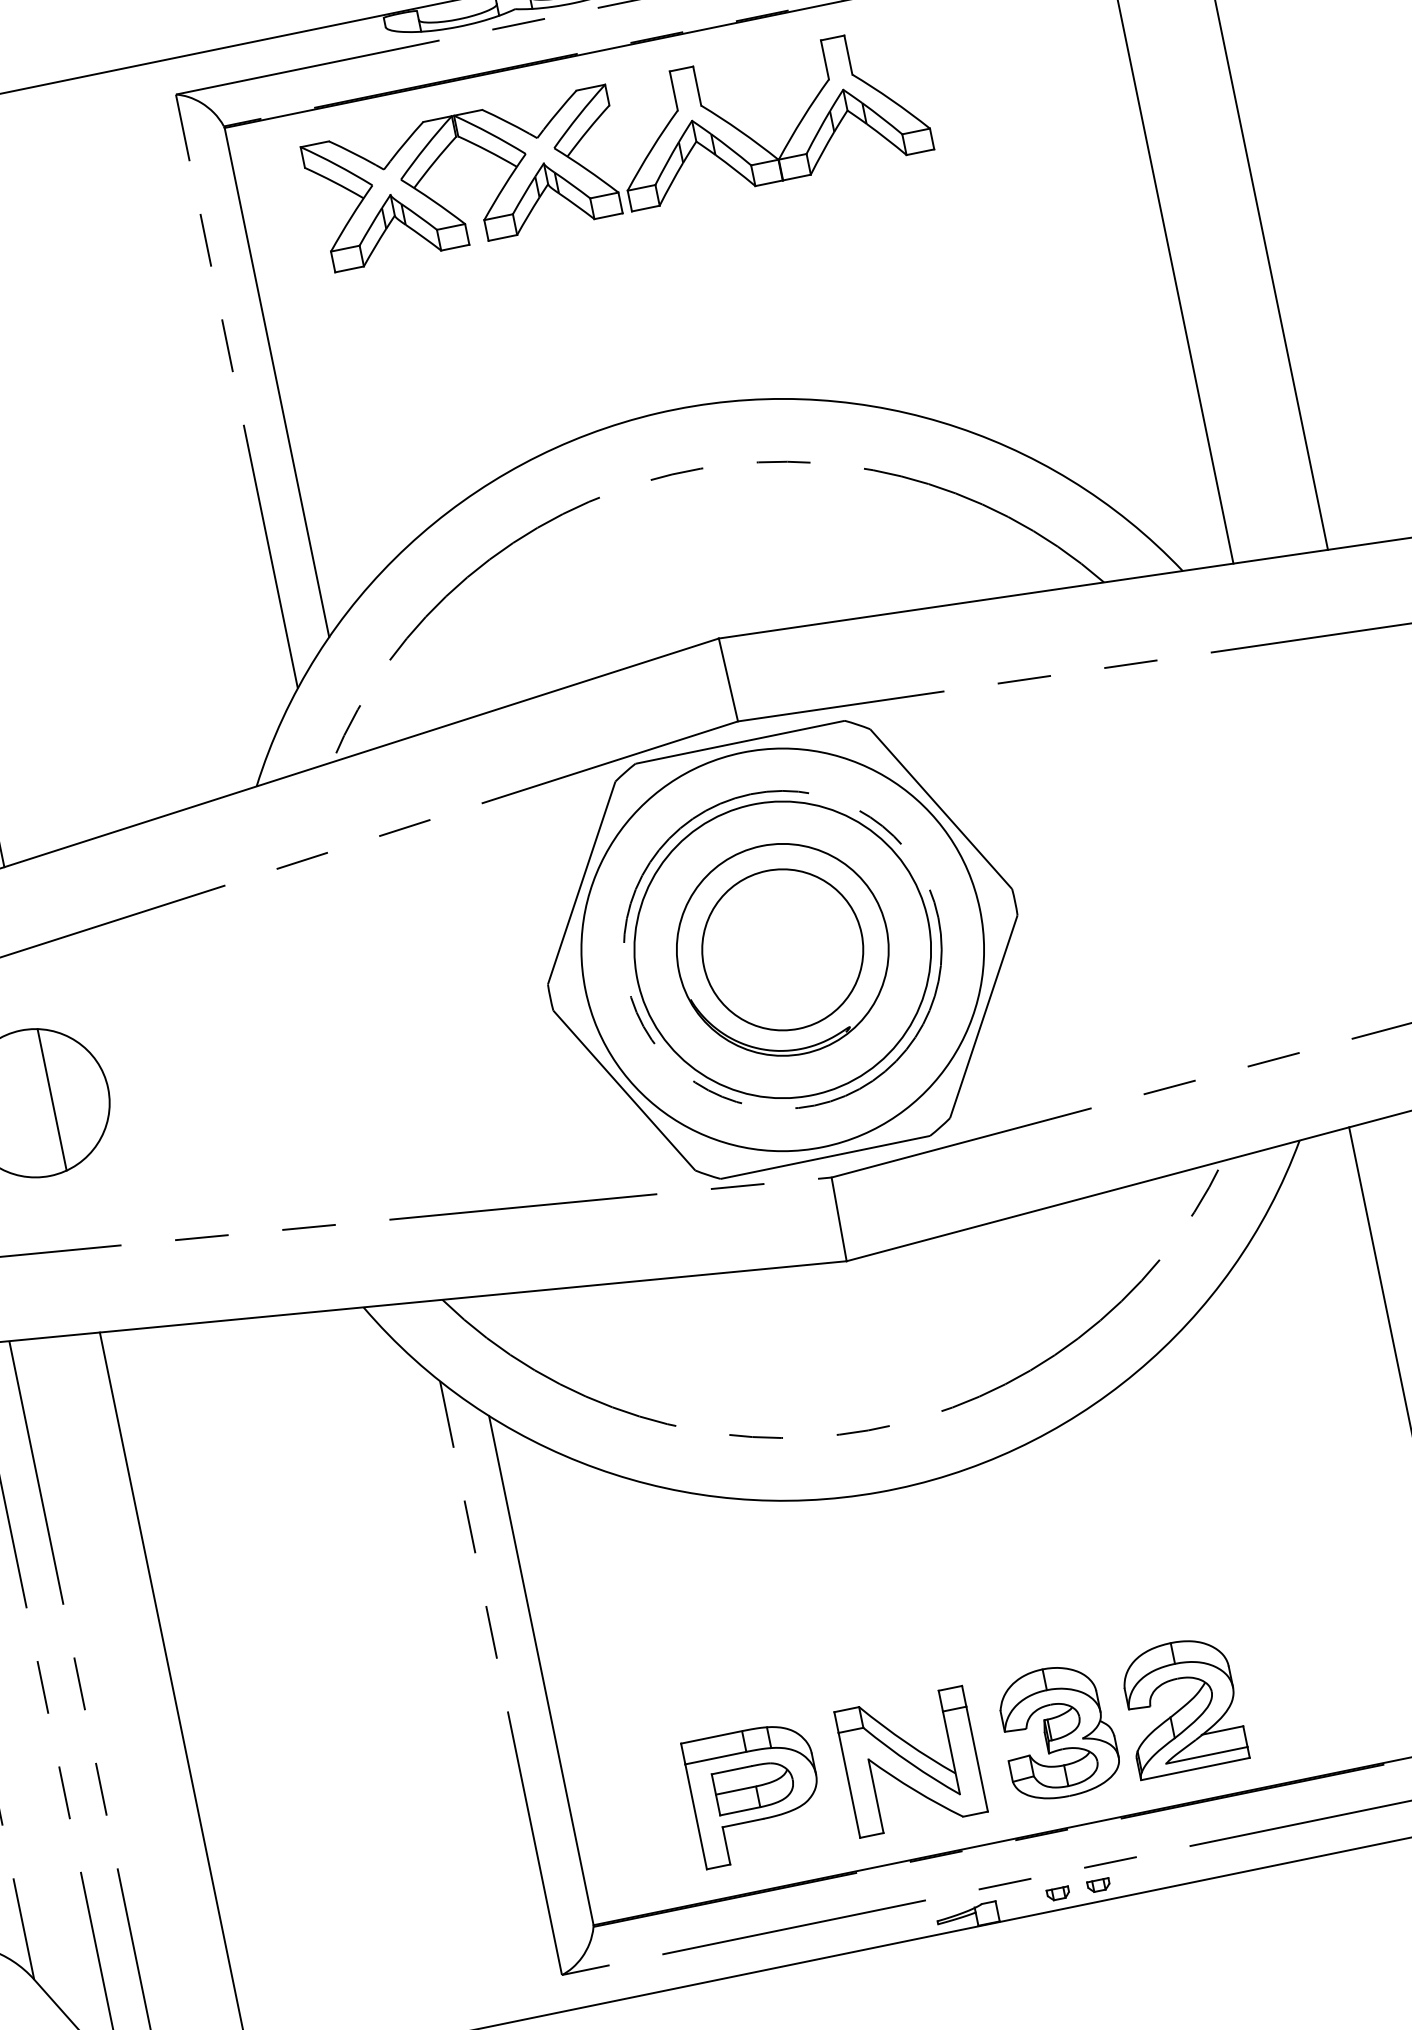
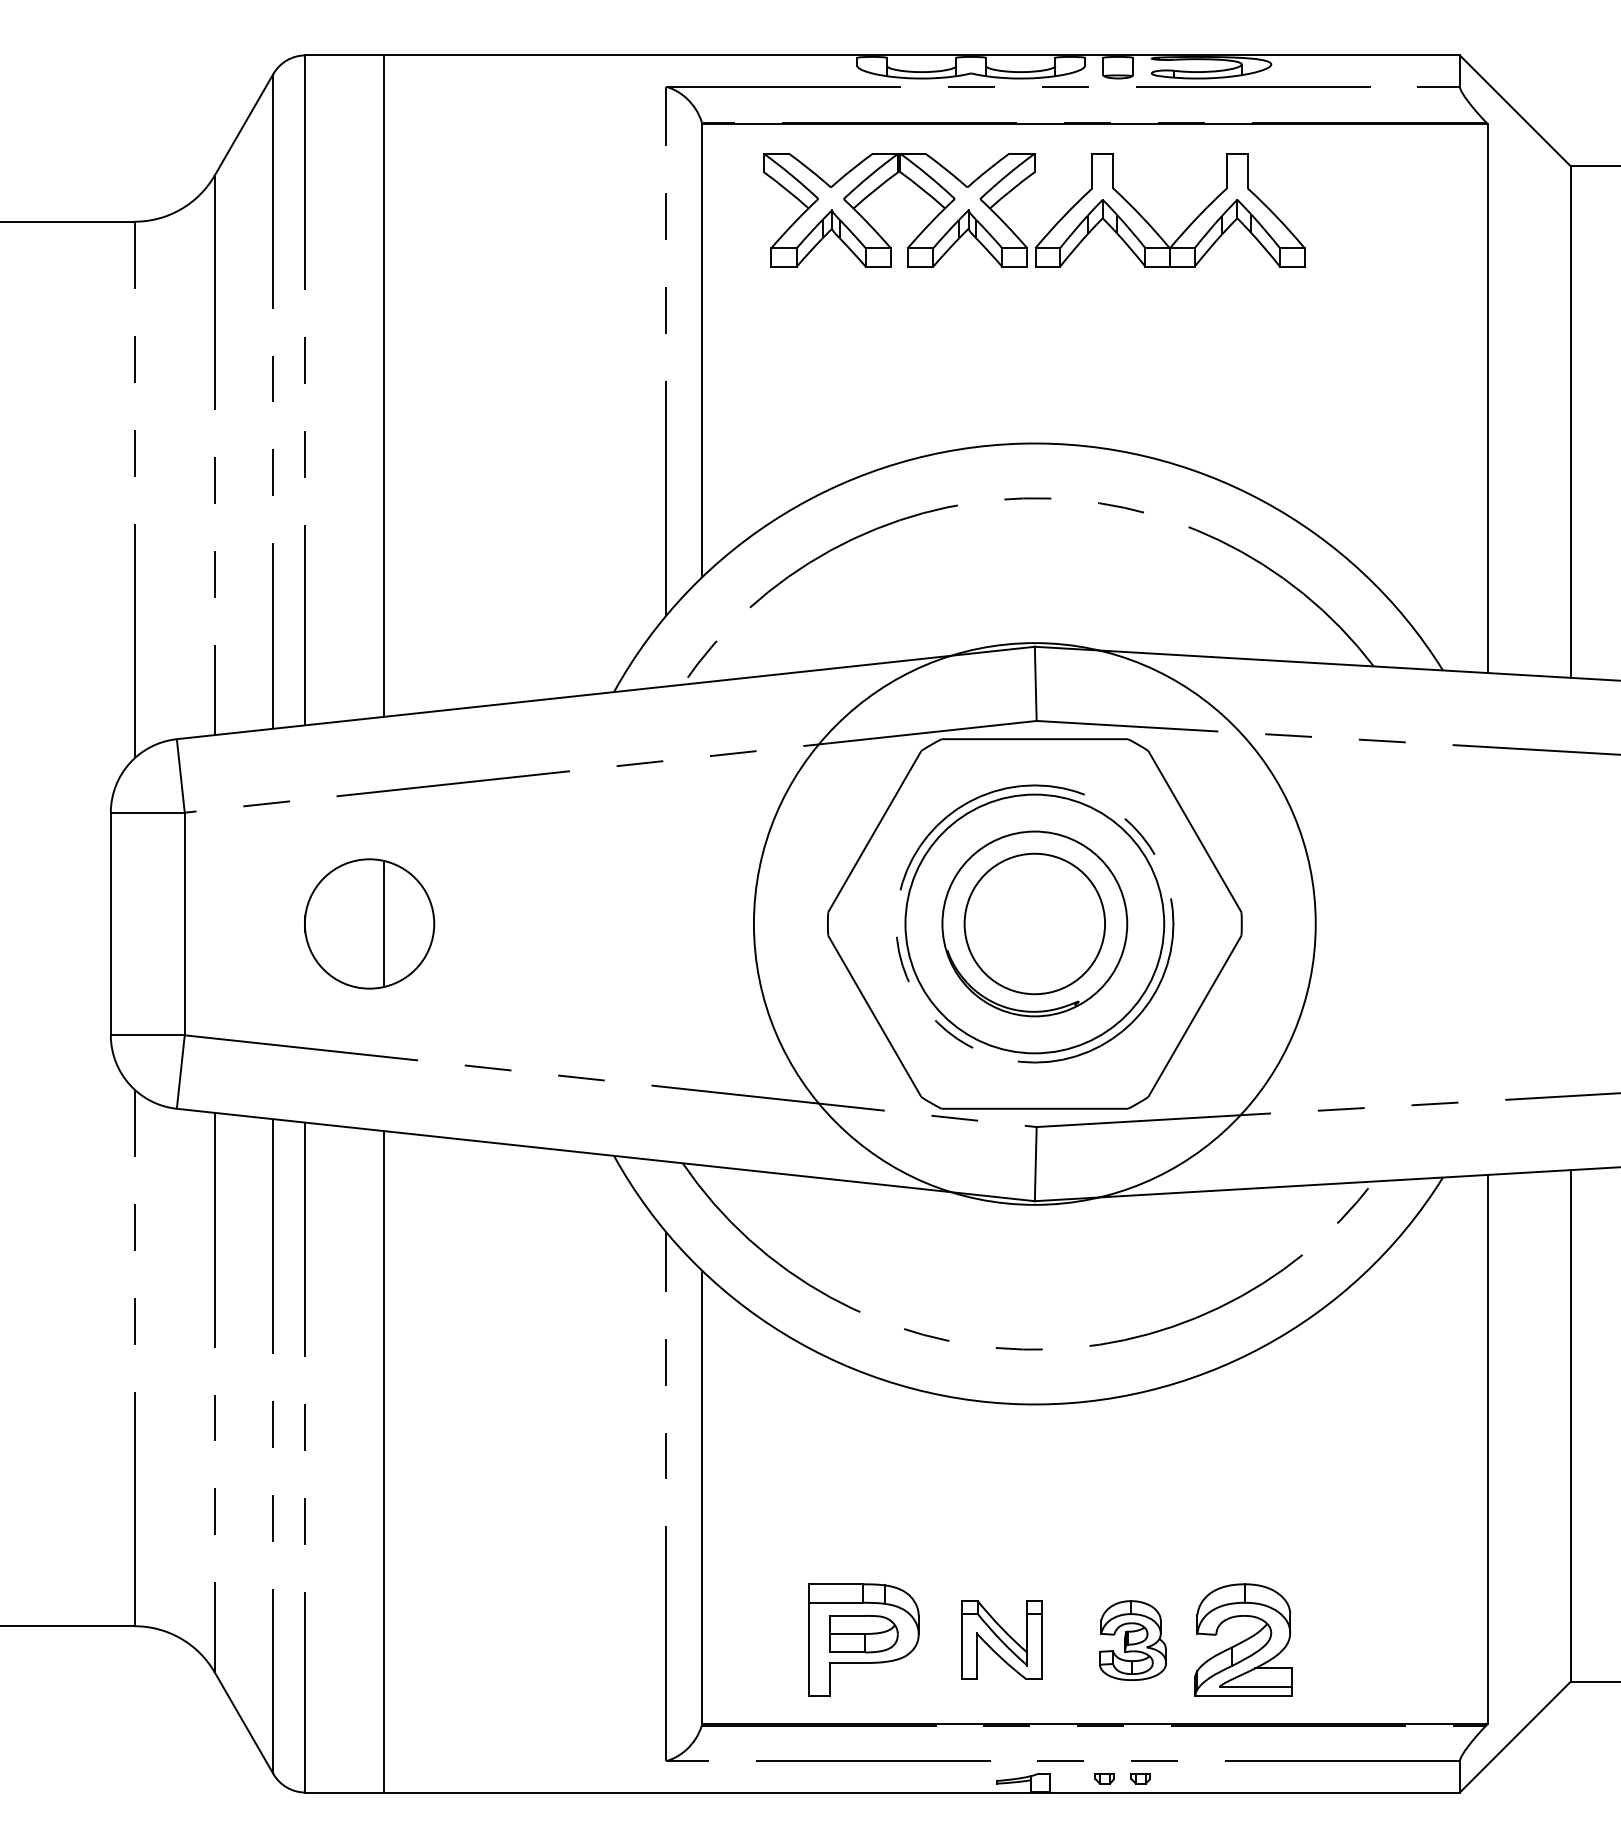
circle: (782, 949) -> (1034, 923), size x1.6
part: (1057, 1732) -> (1132, 1640), size x0.7
part: (910, 1761) -> (1001, 1639), size x0.7

